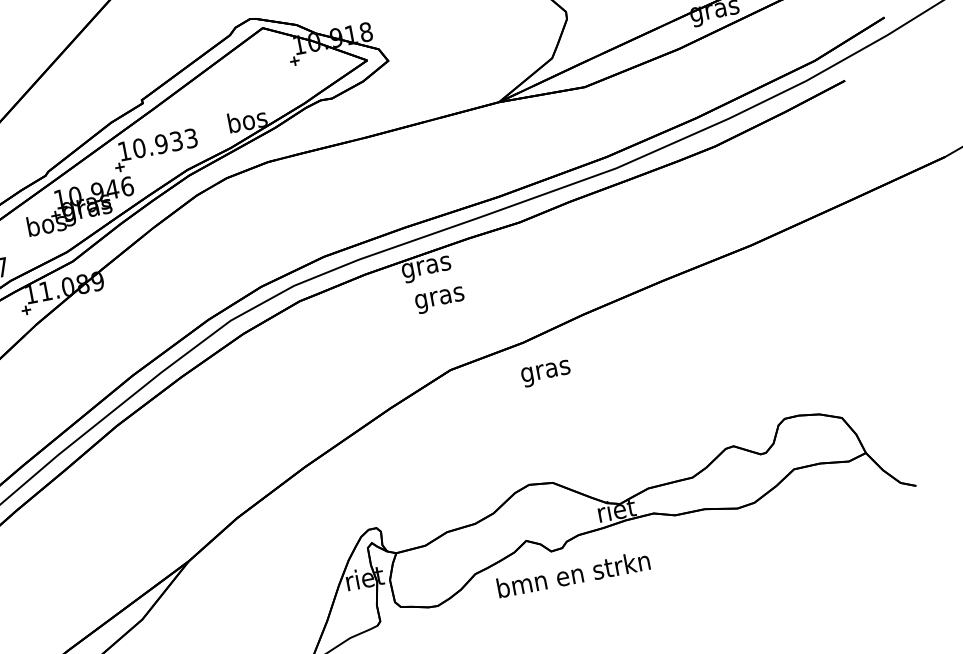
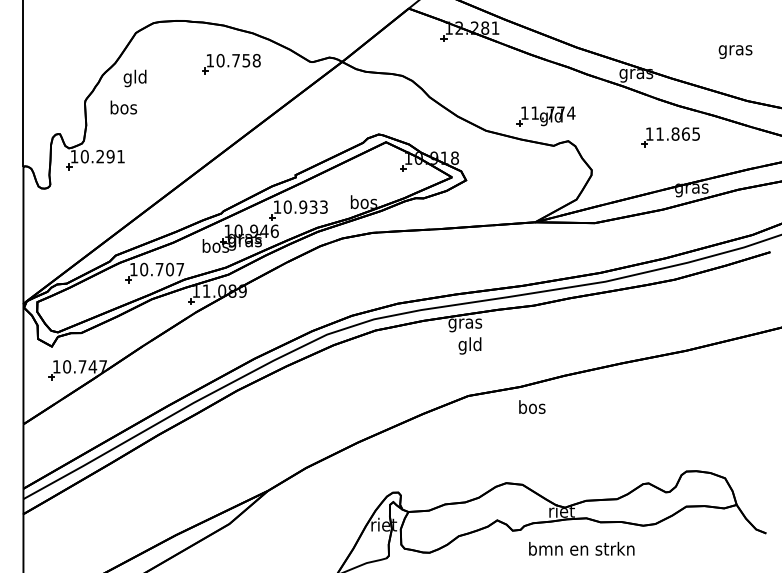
text: (439, 296) -> (470, 345), gras -> gld
text: (544, 370) -> (531, 408), gras -> bos
text: (573, 573) -> (581, 548), moved

